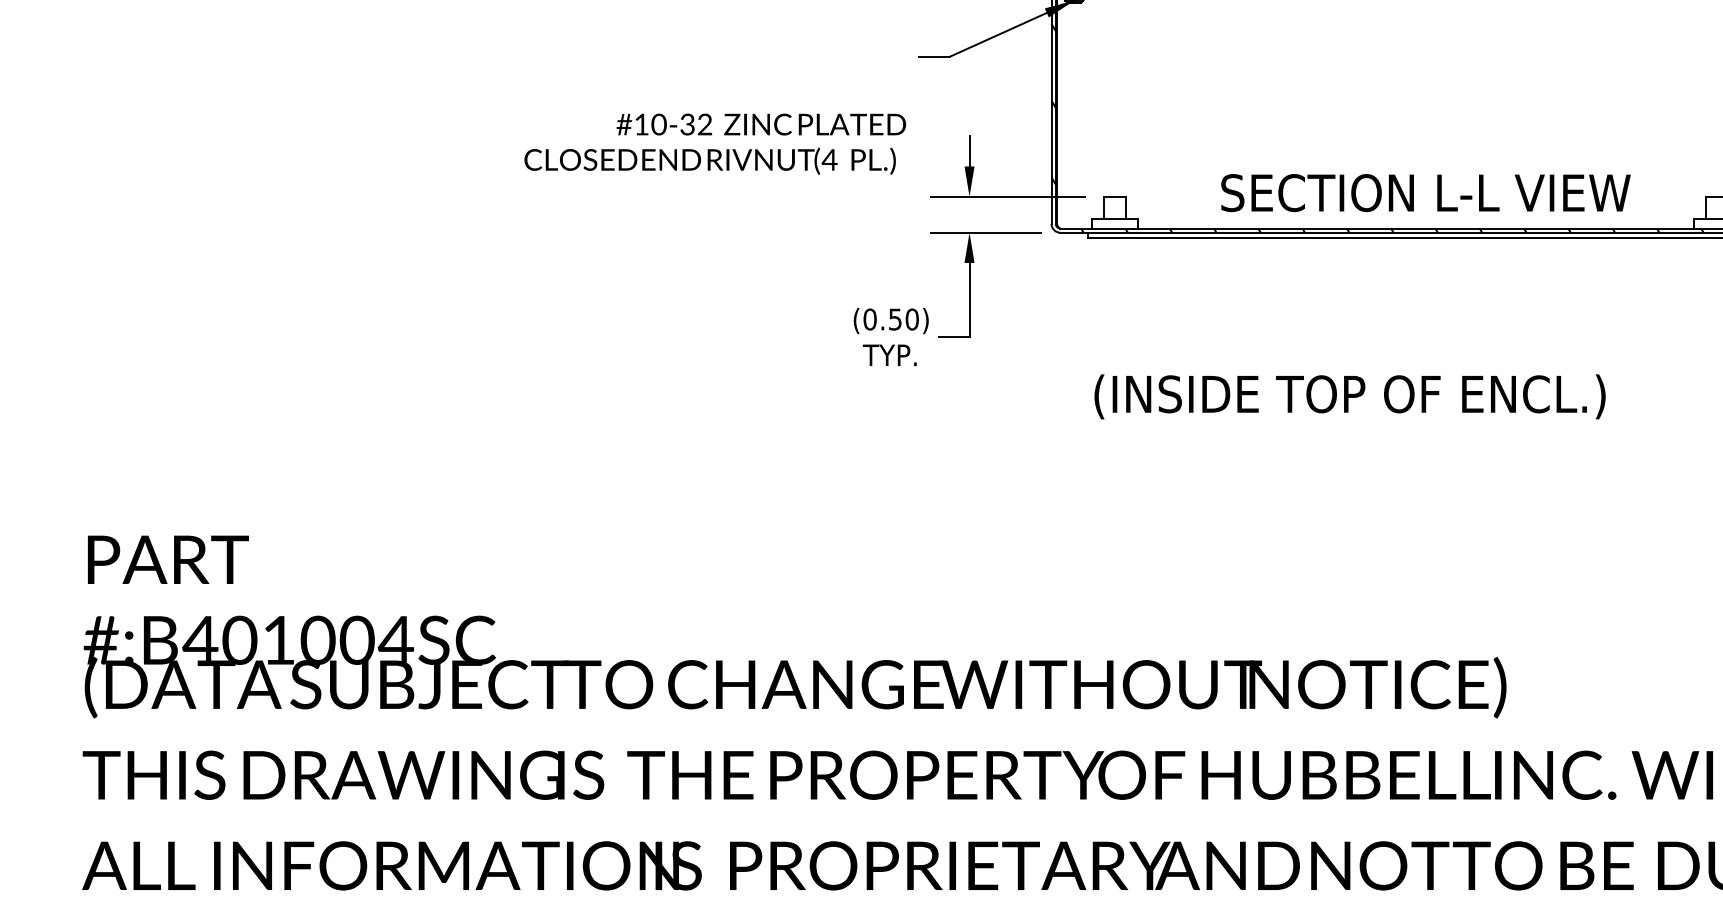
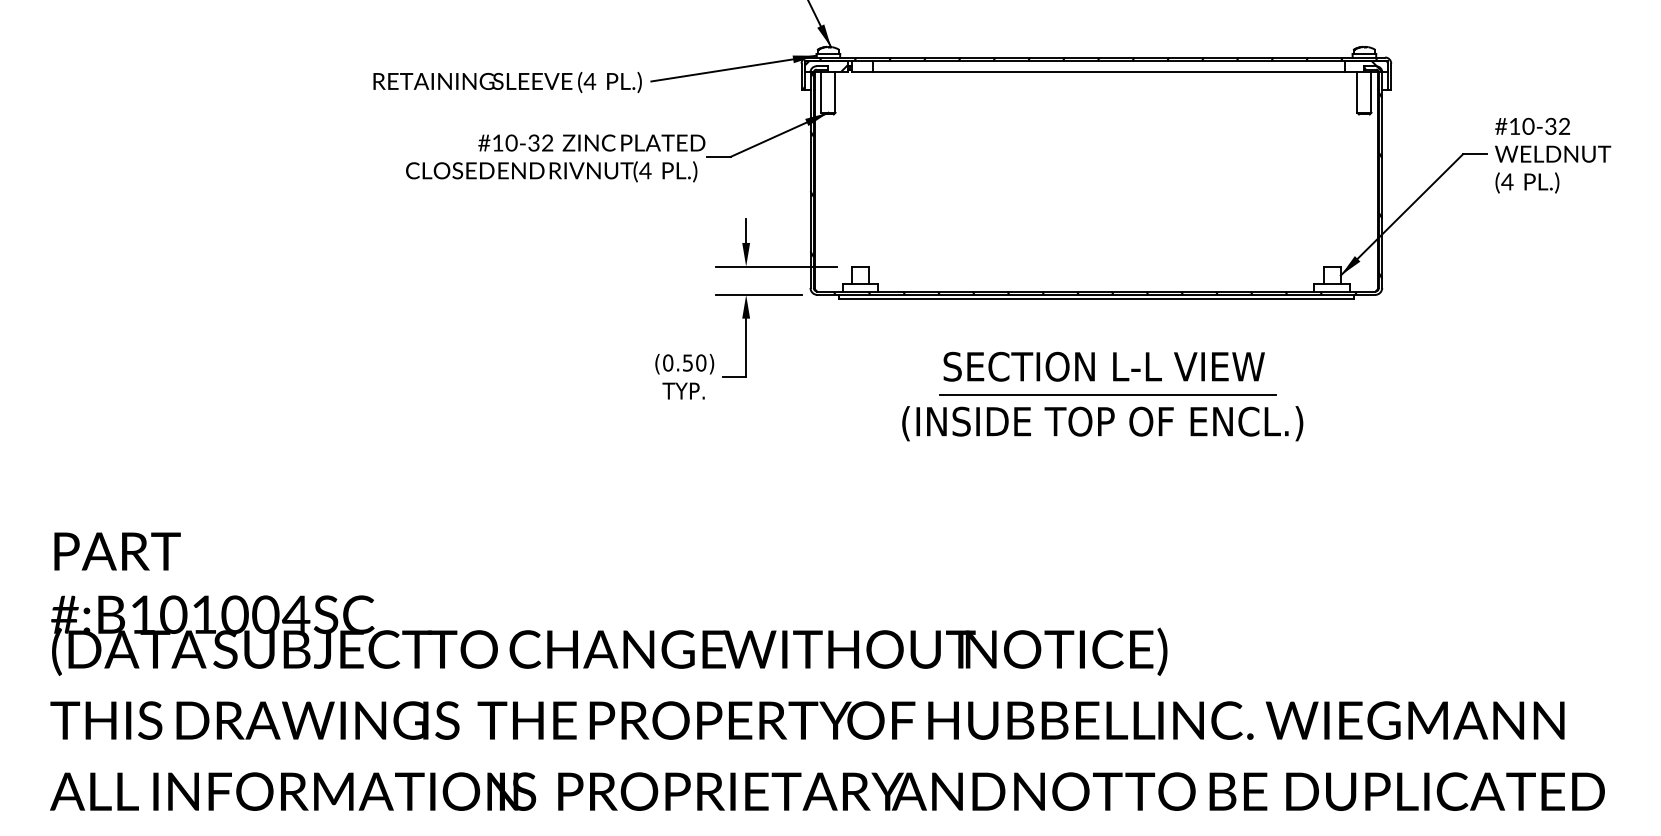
text: (715, 144) -> (555, 158), moved
text: (1424, 192) -> (1103, 366), moved
line: (1430, 360) -> (1107, 395), added
text: (1349, 396) -> (1102, 423), moved
text: (200, 640) -> (142, 614), #:B401004SC -> #:B101004SC

